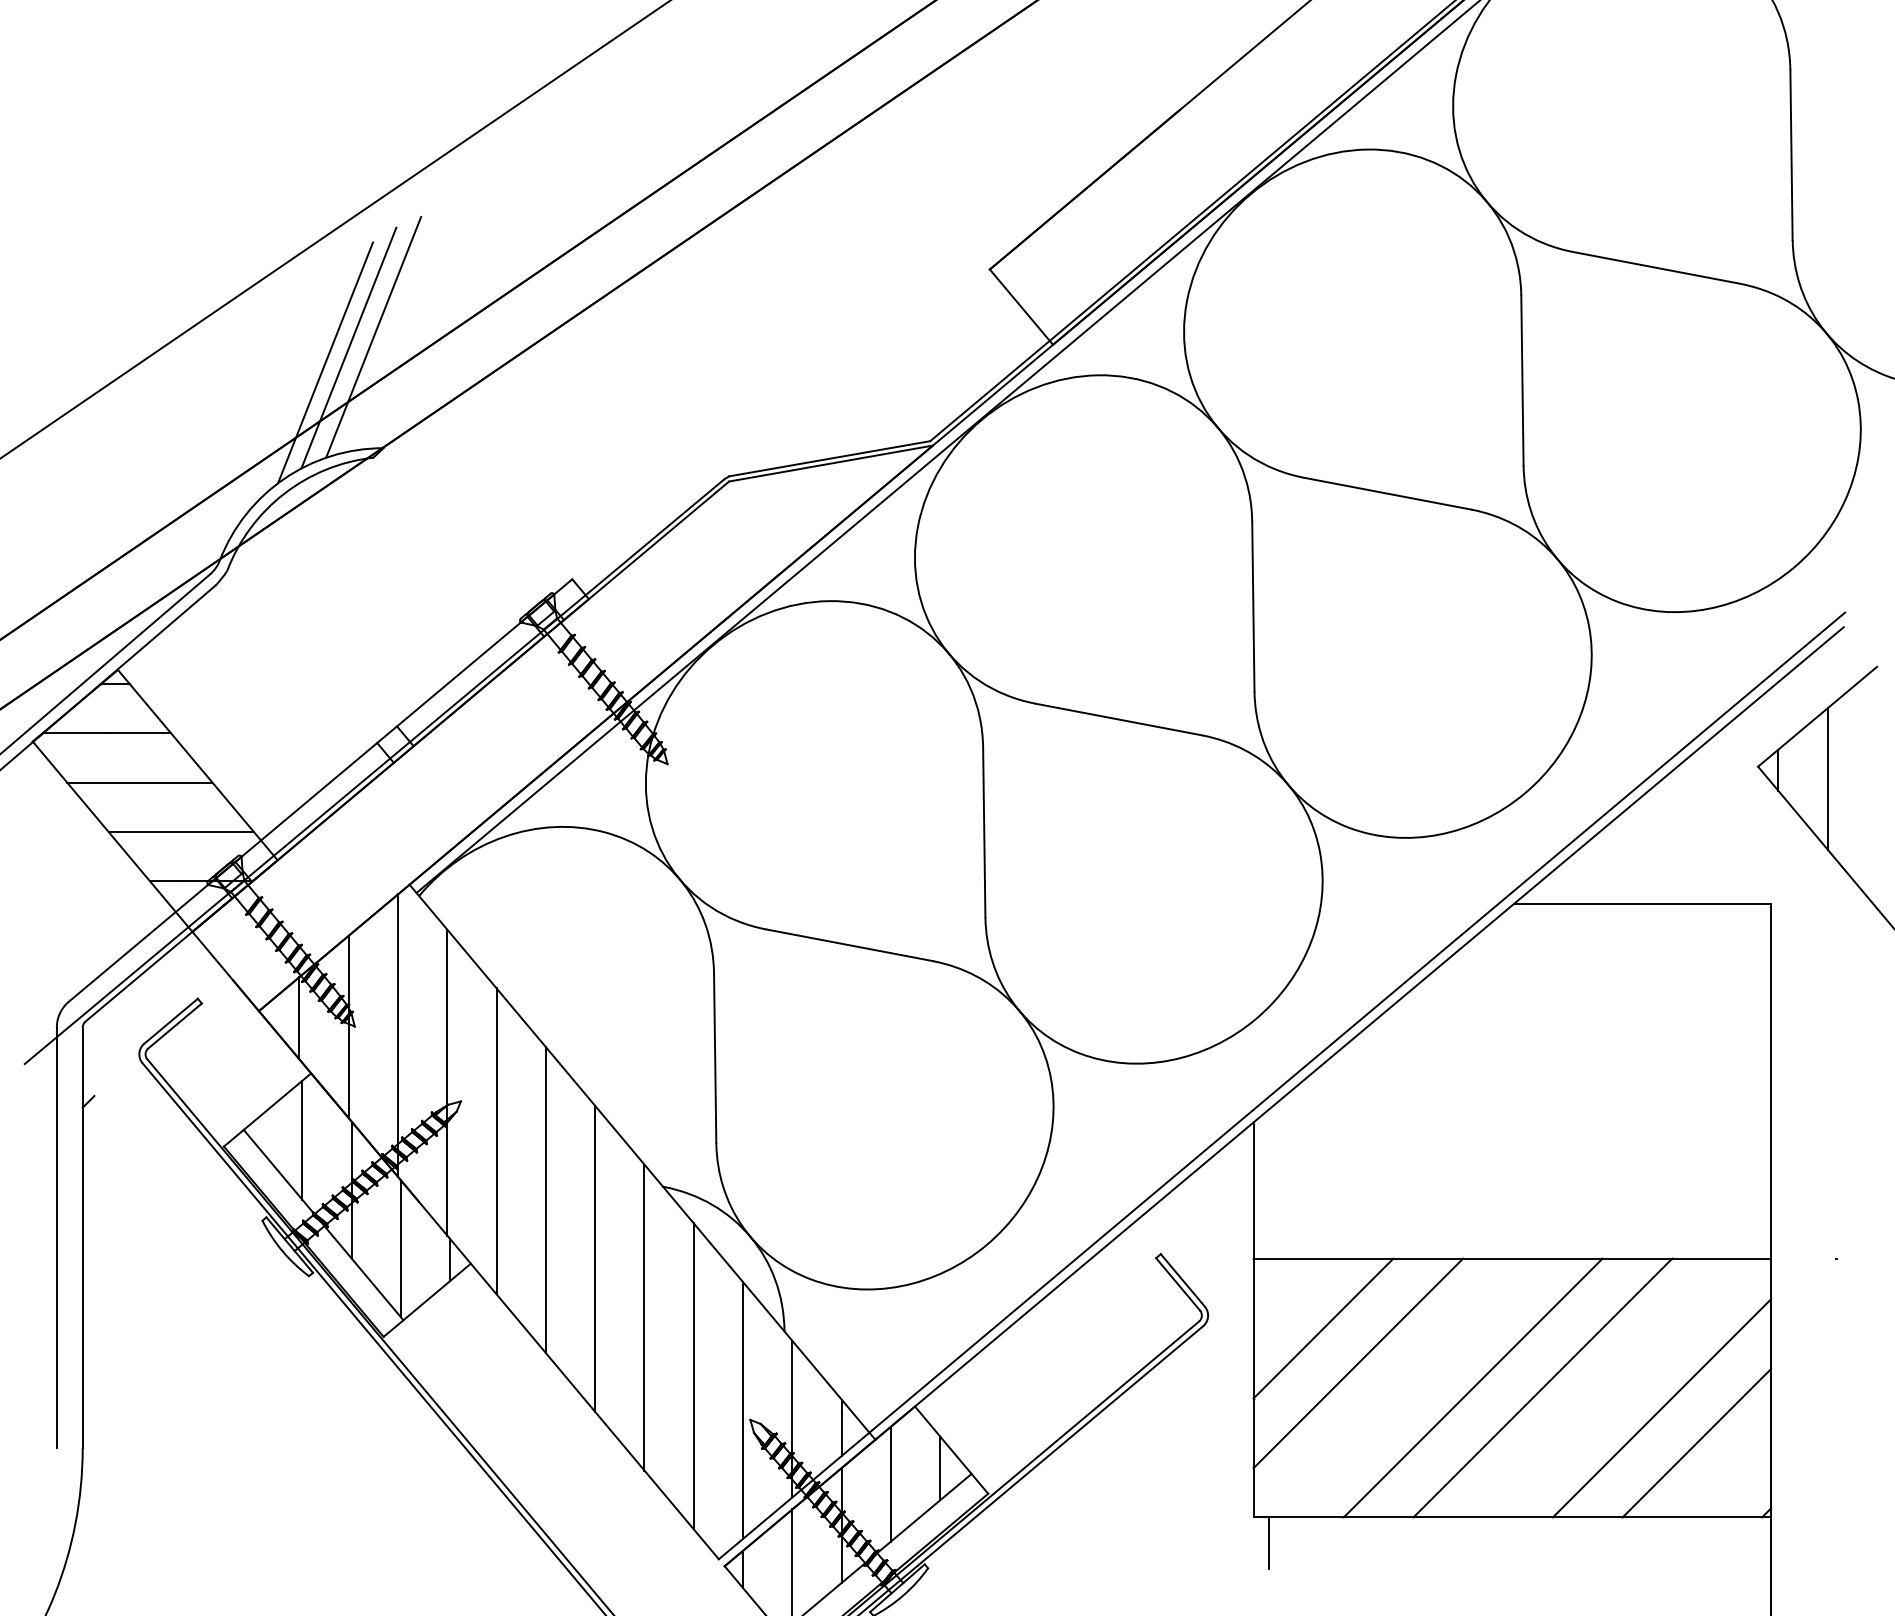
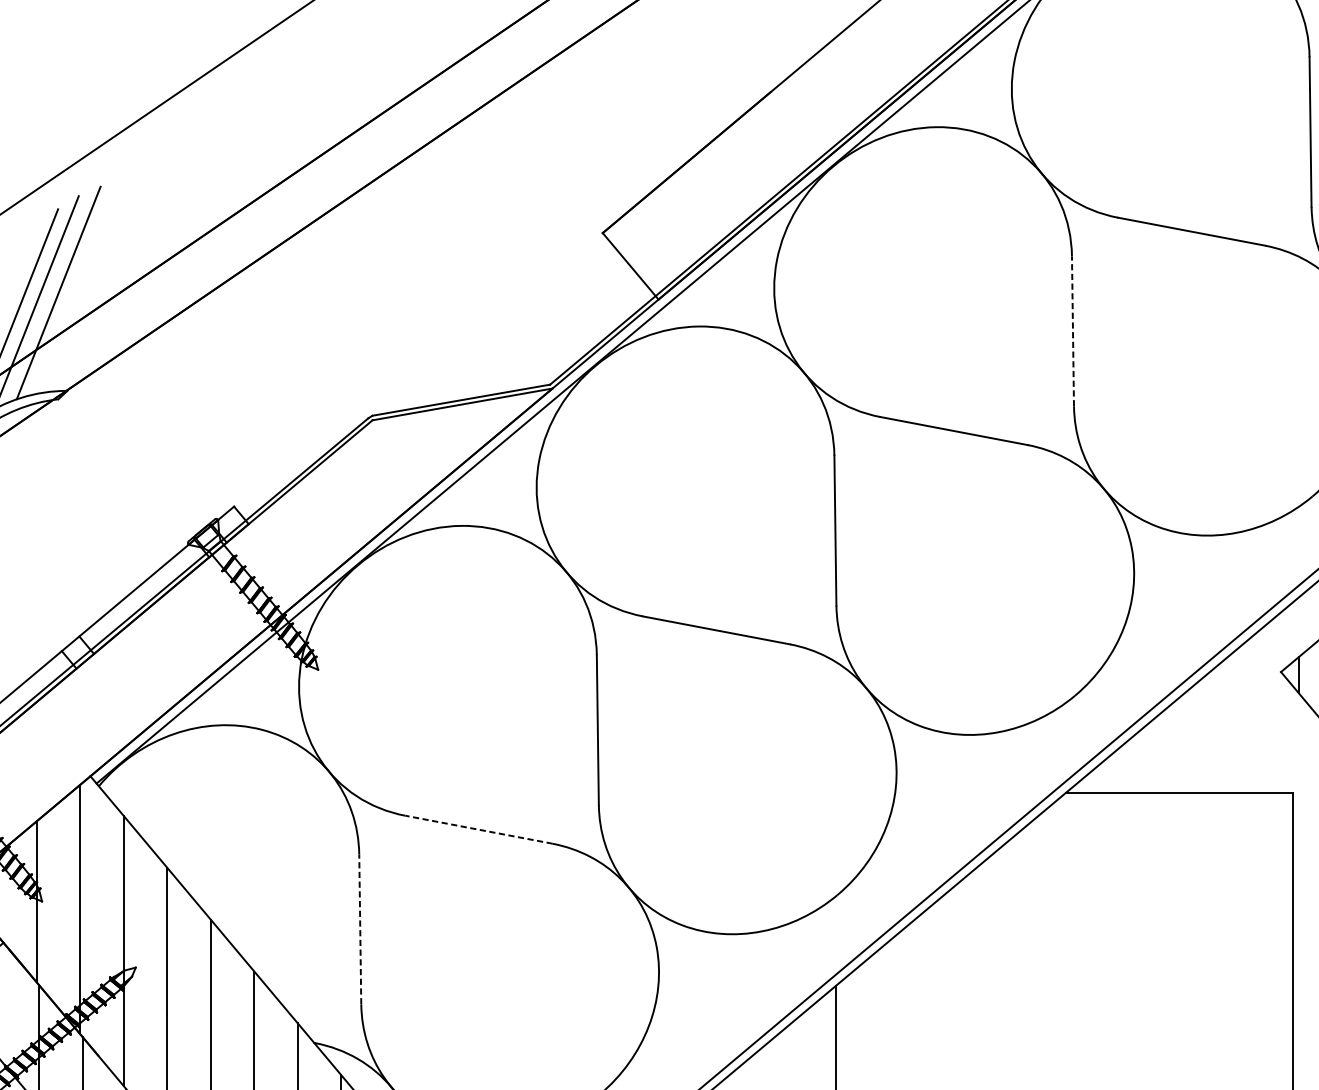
line: (1522, 380) -> (1073, 331), solid -> dashed
line: (849, 945) -> (478, 829), solid -> dashed
line: (715, 1058) -> (360, 929), solid -> dashed

